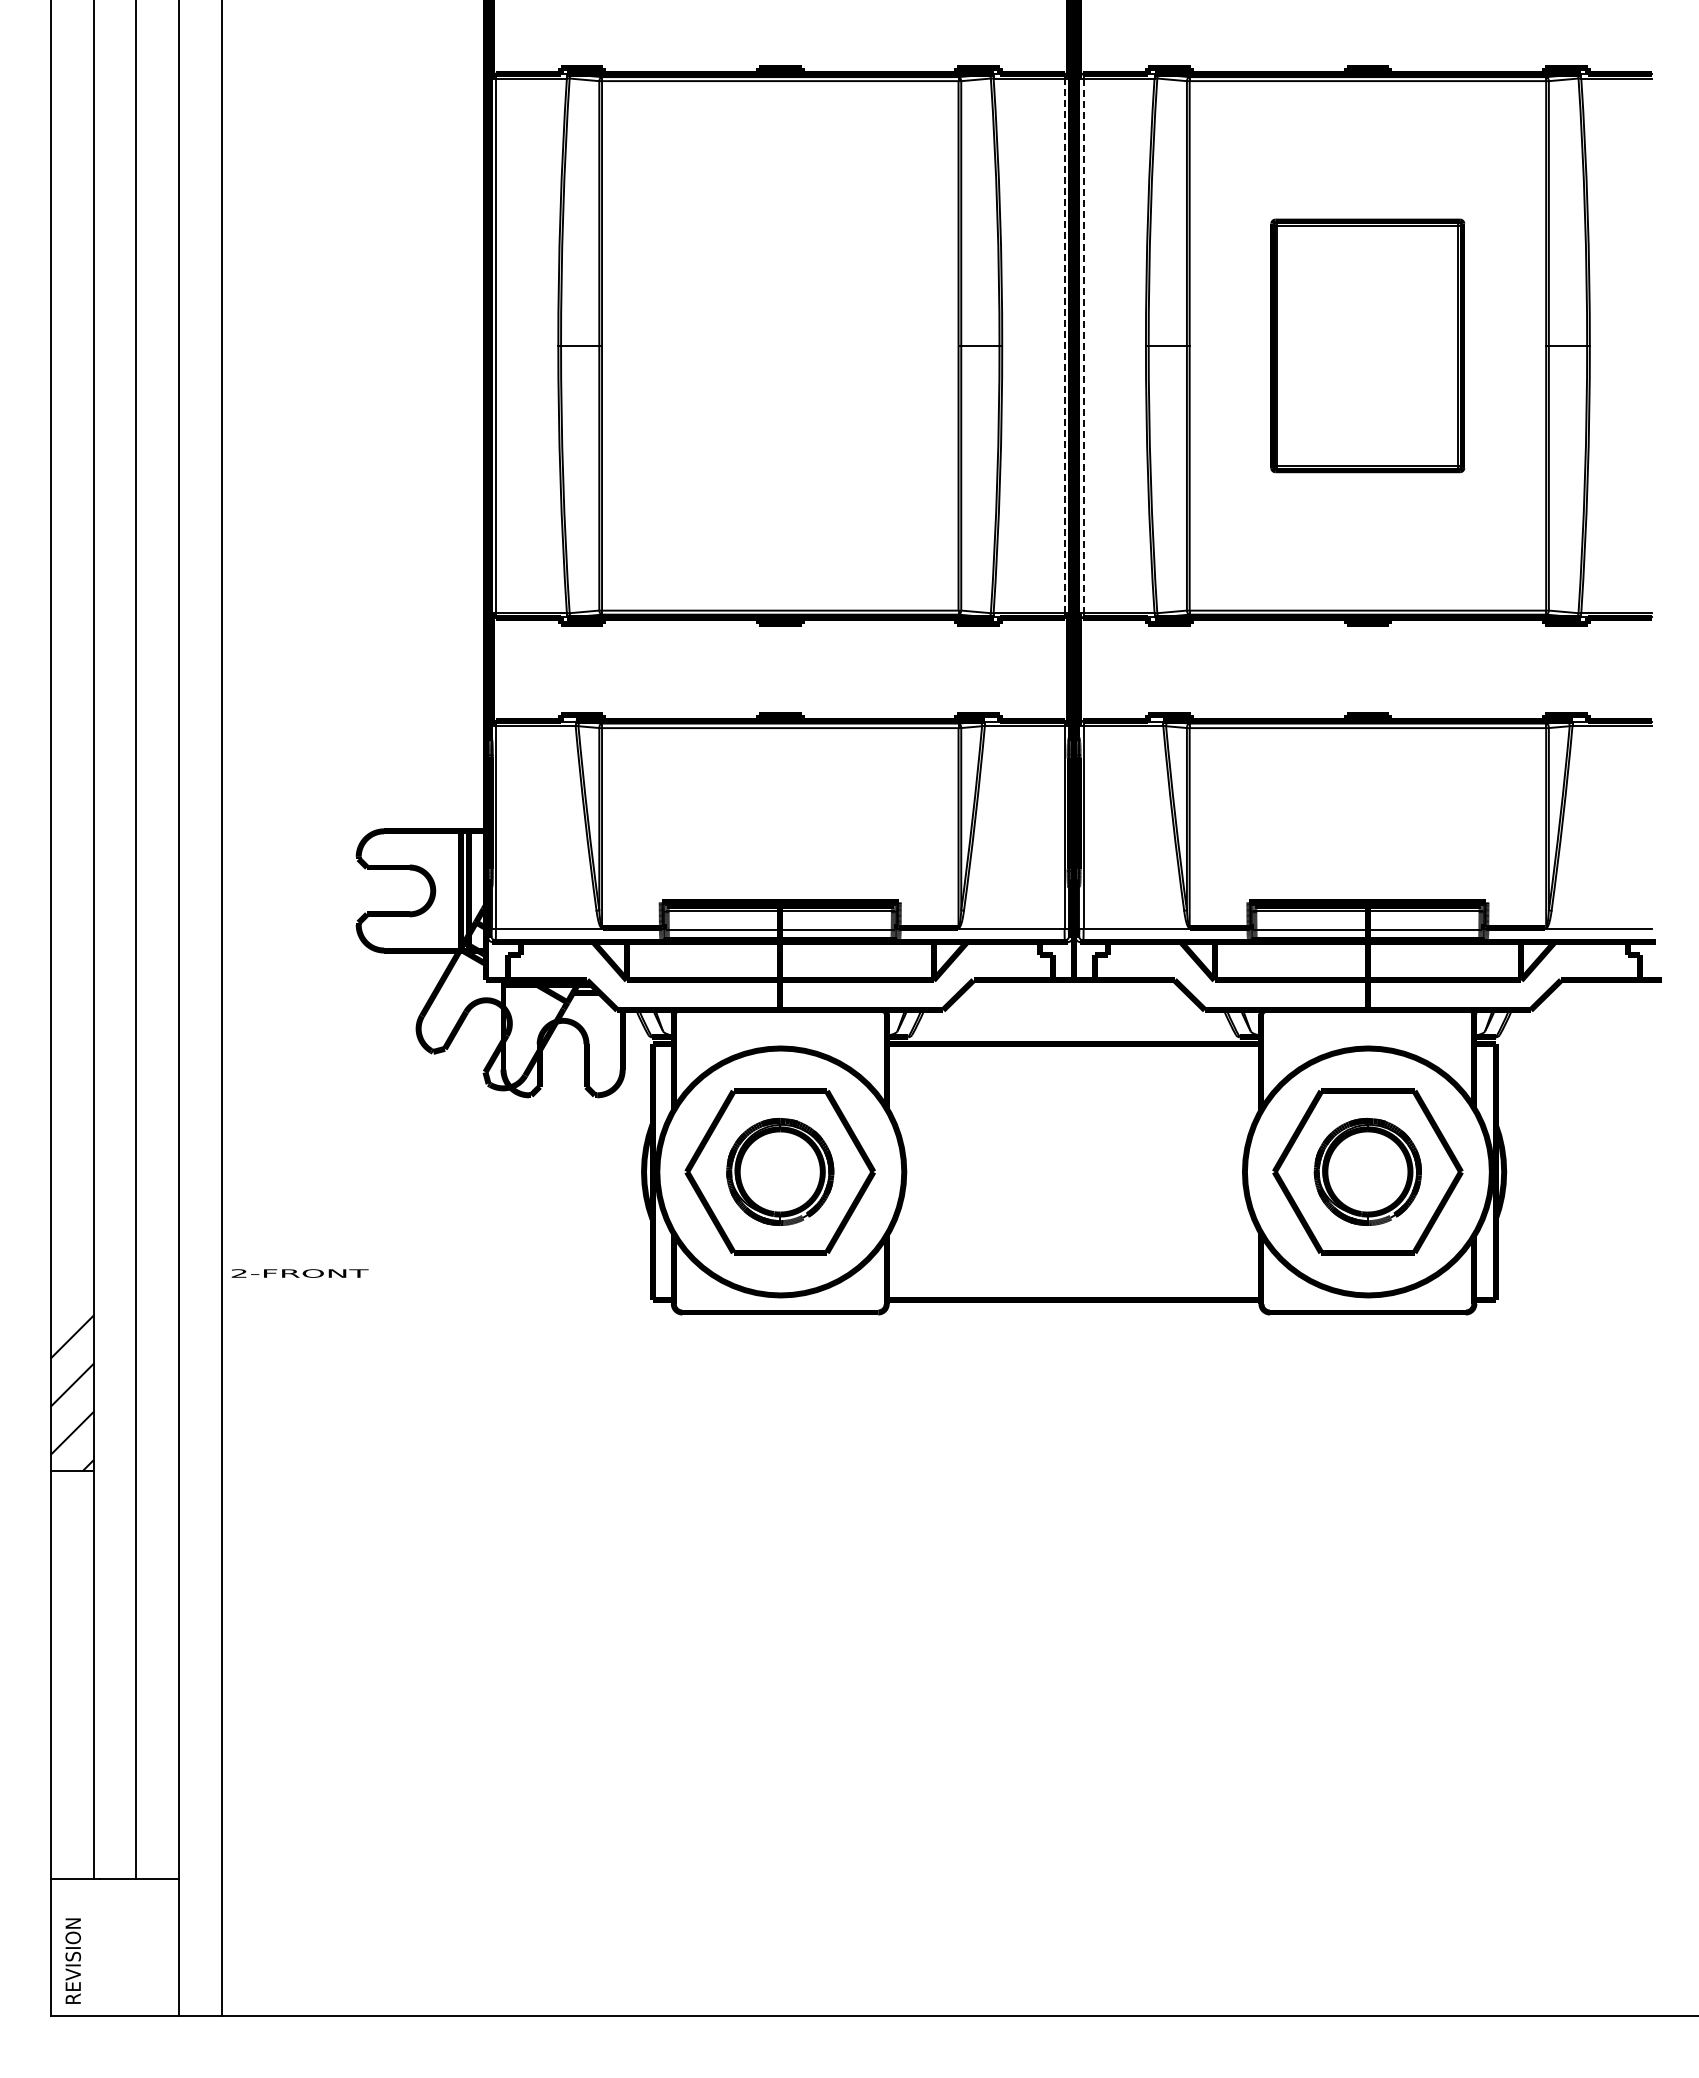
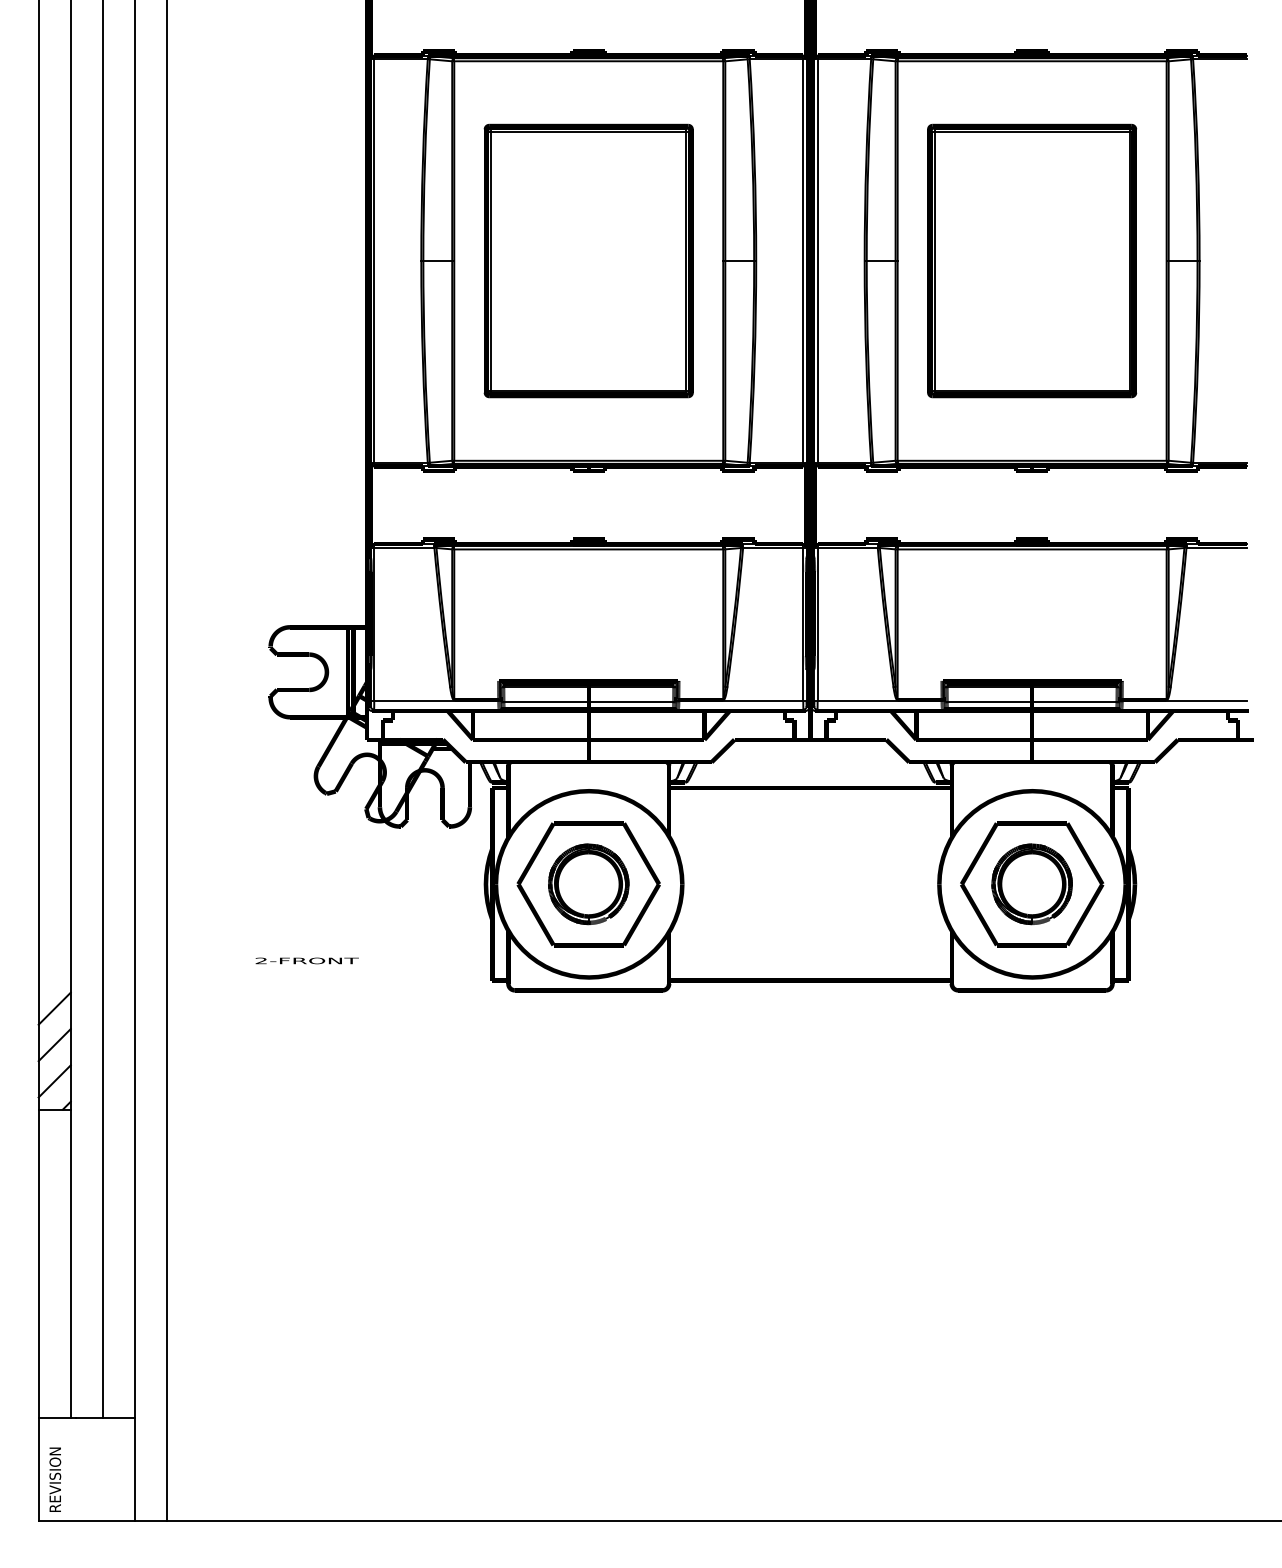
part: (780, 345) -> (588, 260), added
line: (1064, 345) -> (803, 260), dashed -> solid
part: (1367, 345) -> (1031, 260), size x1.43
line: (1083, 346) -> (817, 261), dashed -> solid
text: (299, 1273) -> (306, 960), moved

